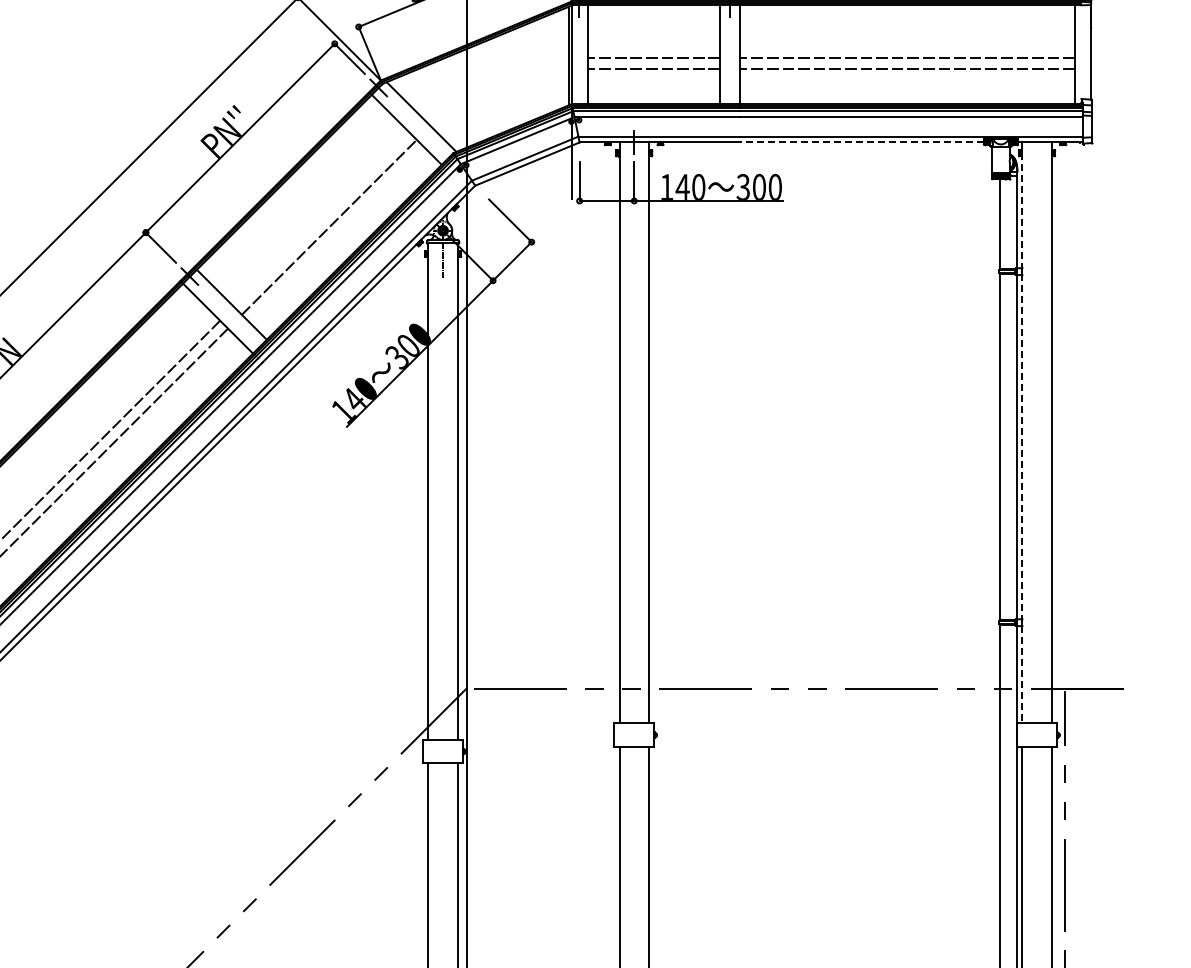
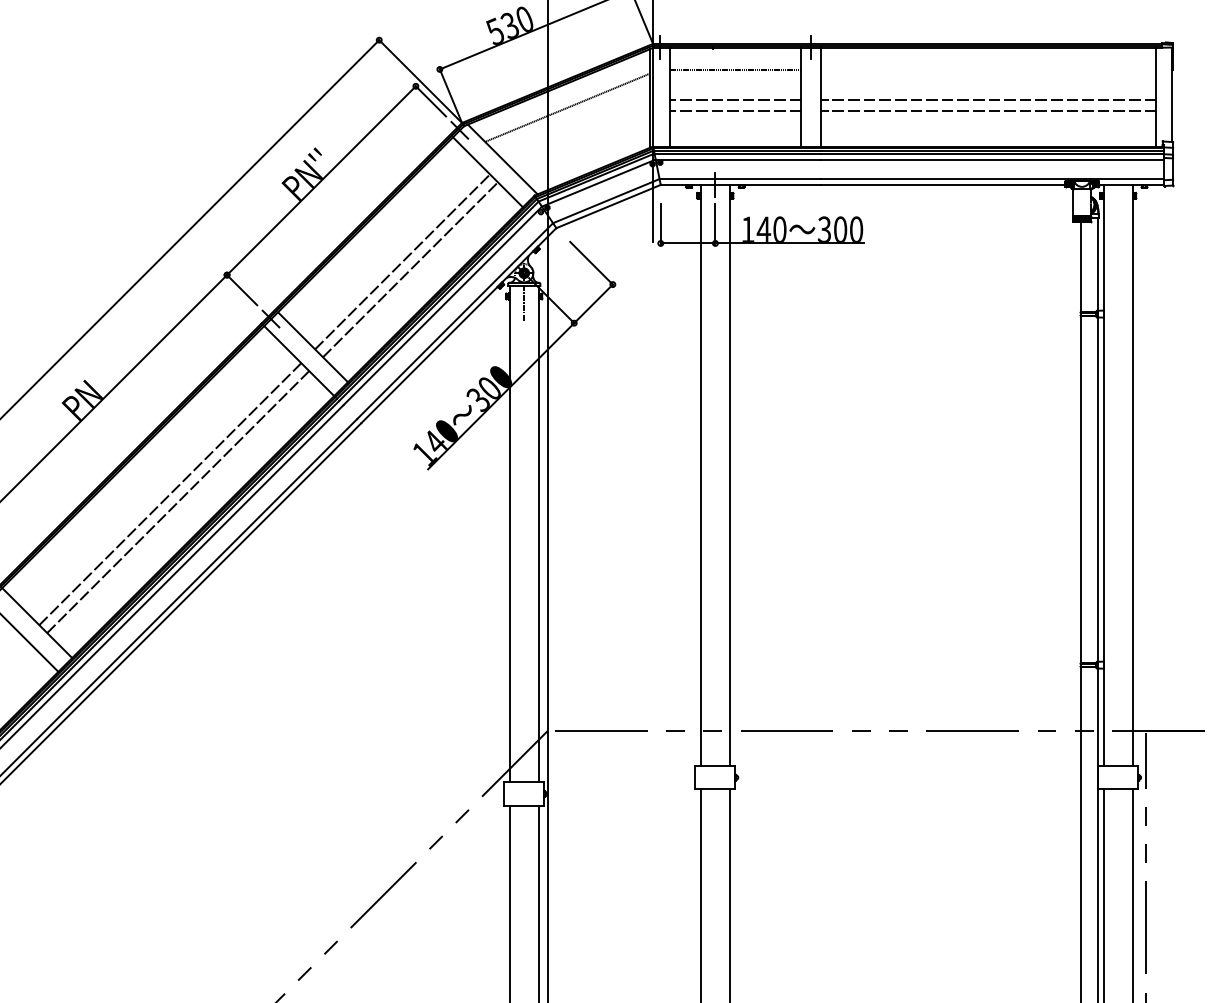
line: (654, 28) -> (735, 70), added
line: (486, 65) -> (567, 107), added
line: (861, 142) -> (942, 184), dashed -> solid
line: (321, 219) -> (402, 261), added
line: (1022, 433) -> (1103, 475), dashed -> solid

